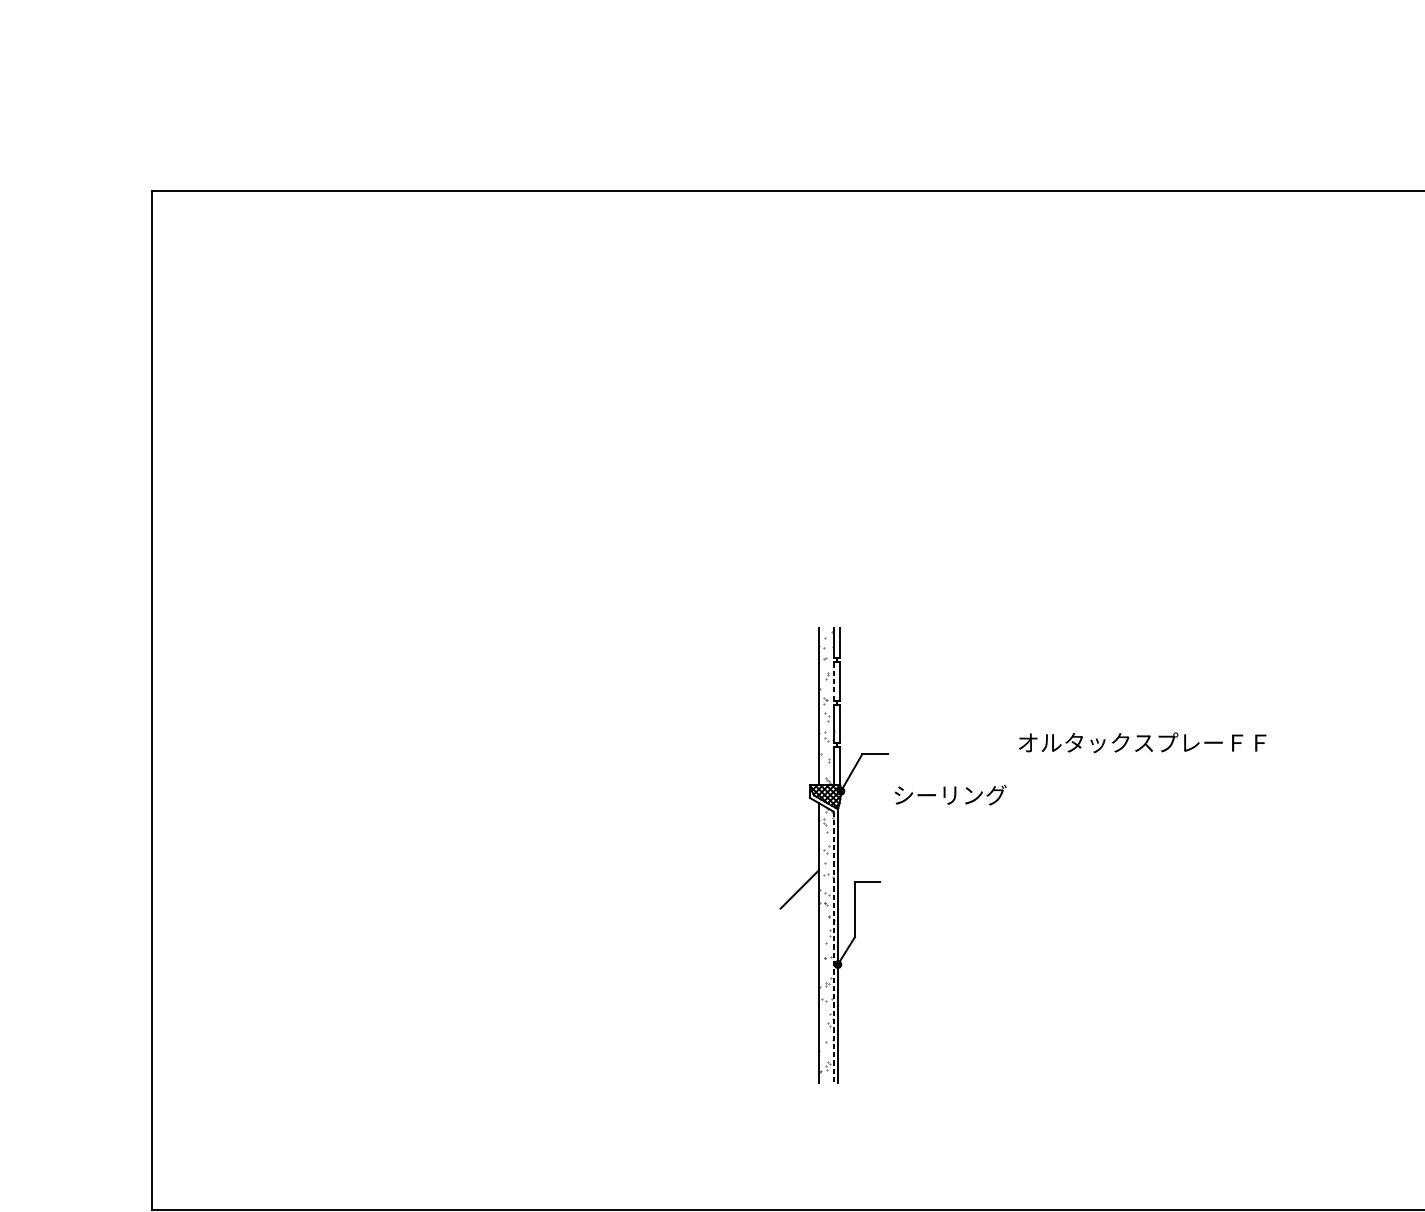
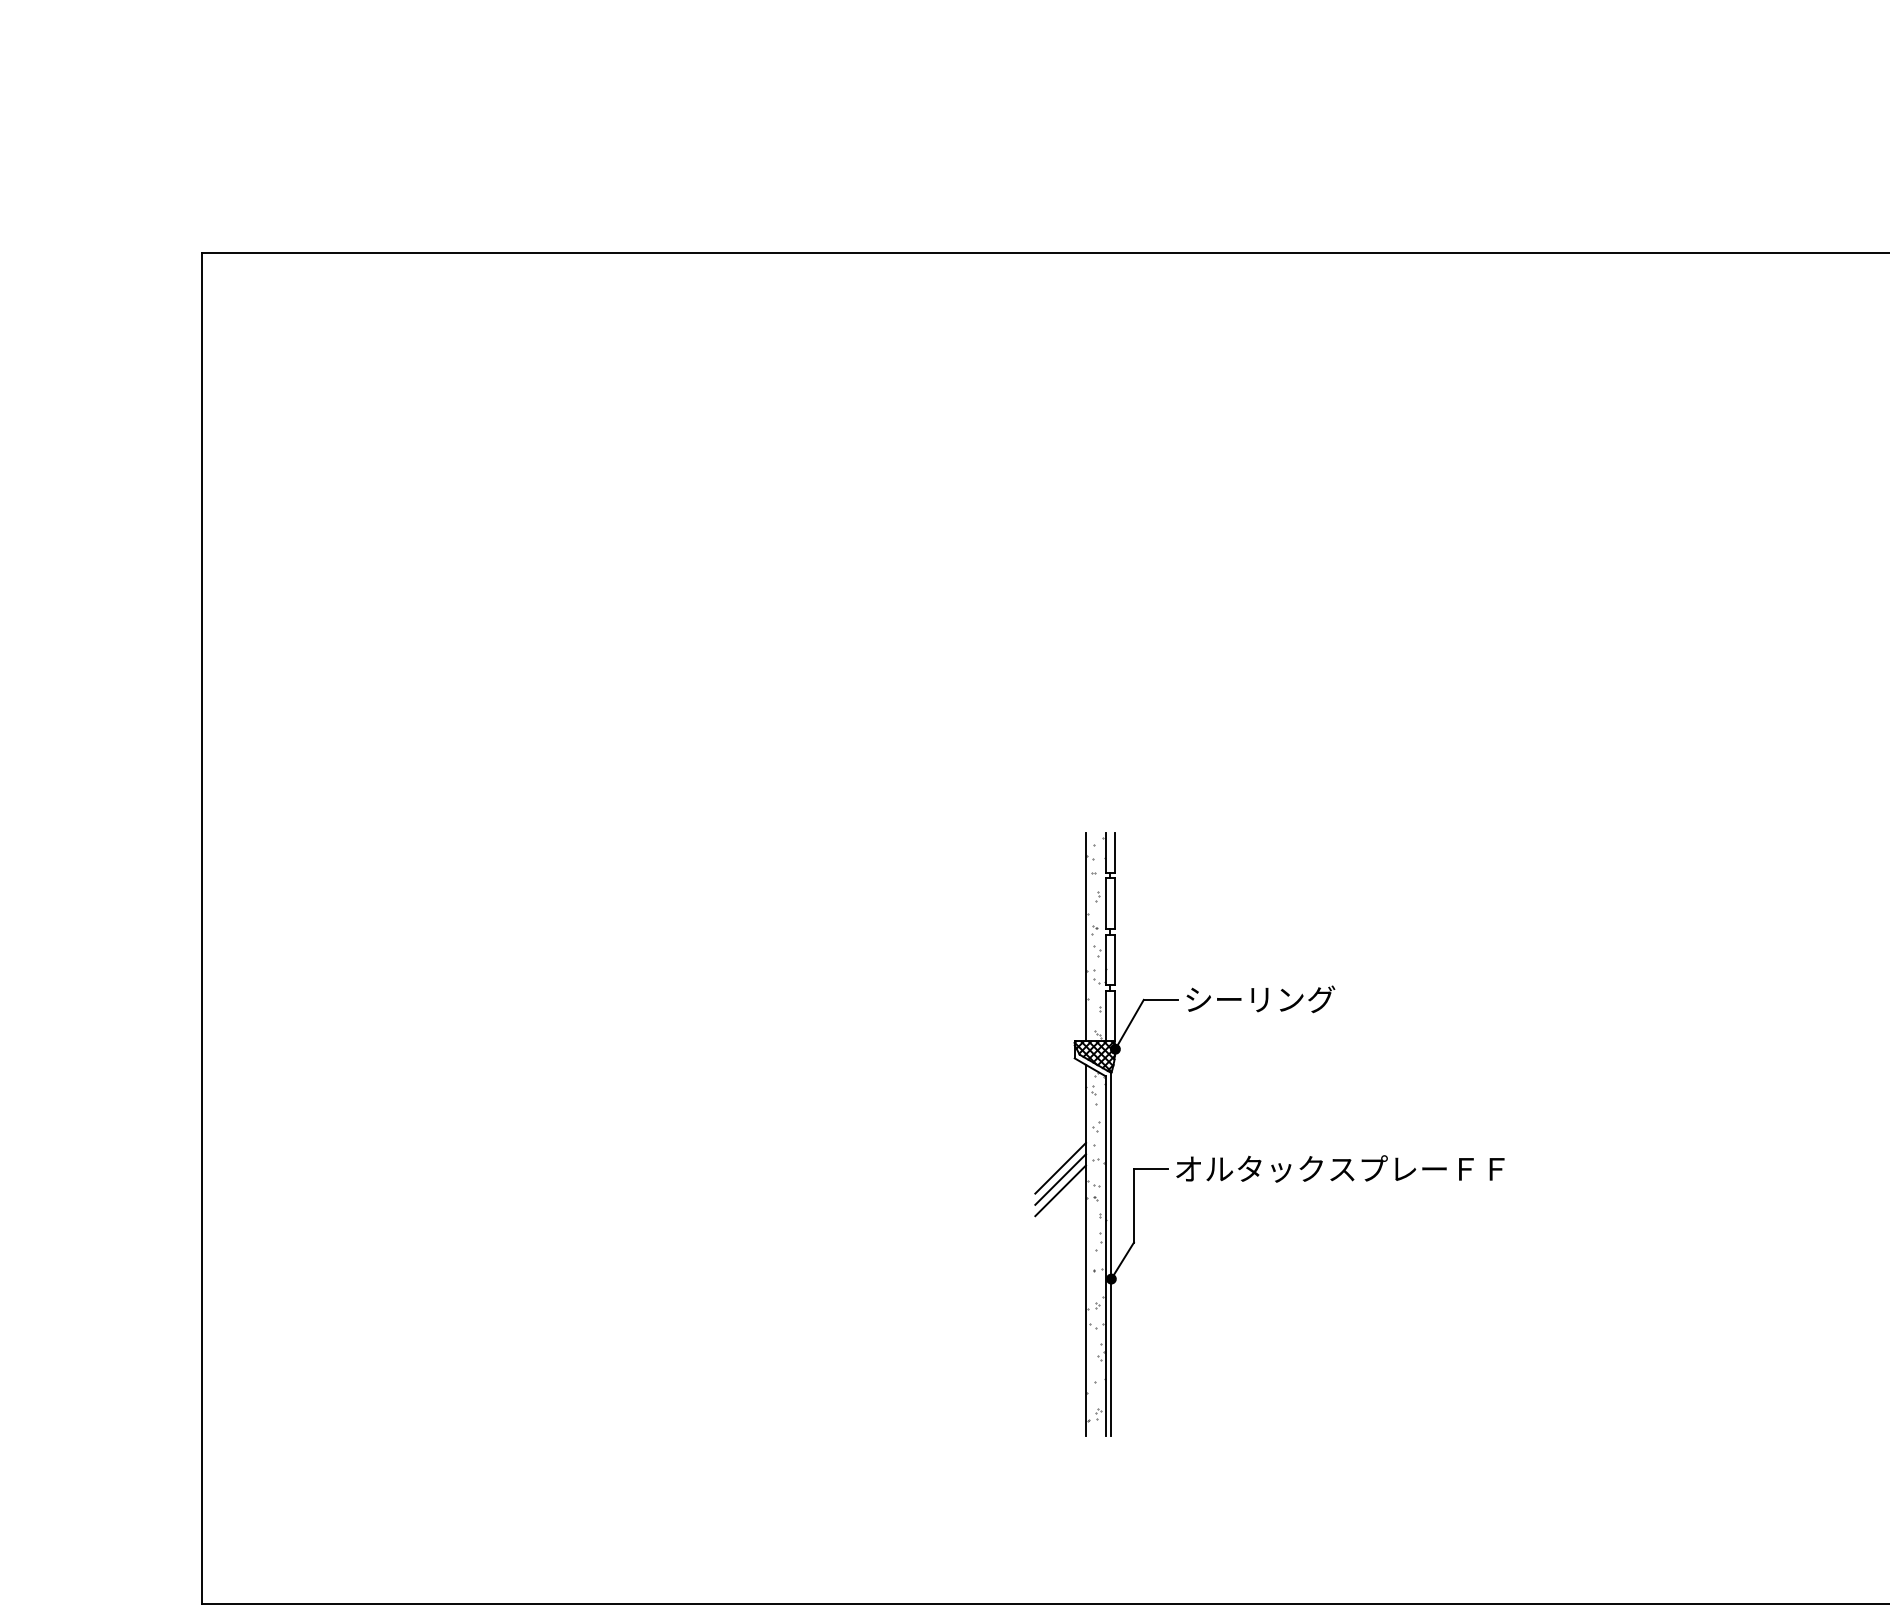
line: (833, 682) -> (1105, 904), dashed -> solid
text: (1142, 742) -> (1340, 1168), moved
text: (950, 795) -> (1260, 999), moved
line: (799, 880) -> (1060, 1167), added
line: (799, 897) -> (1060, 1190), added
line: (833, 946) -> (1105, 1255), dashed -> solid

